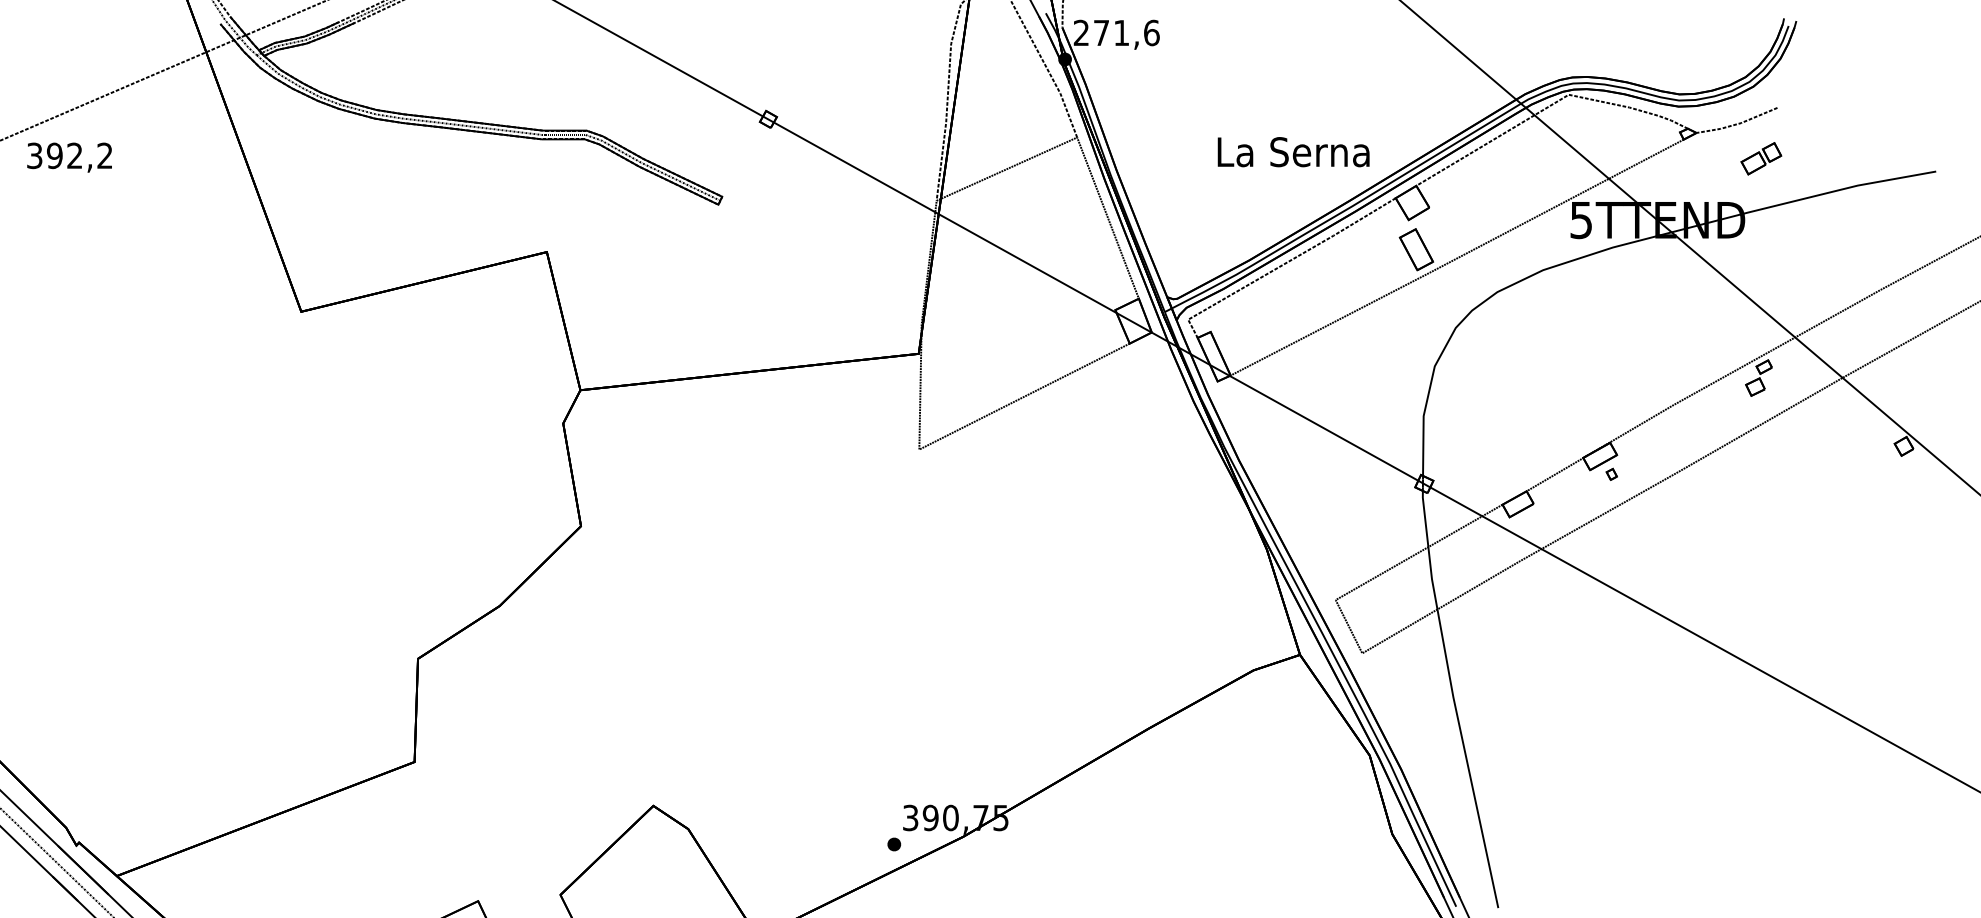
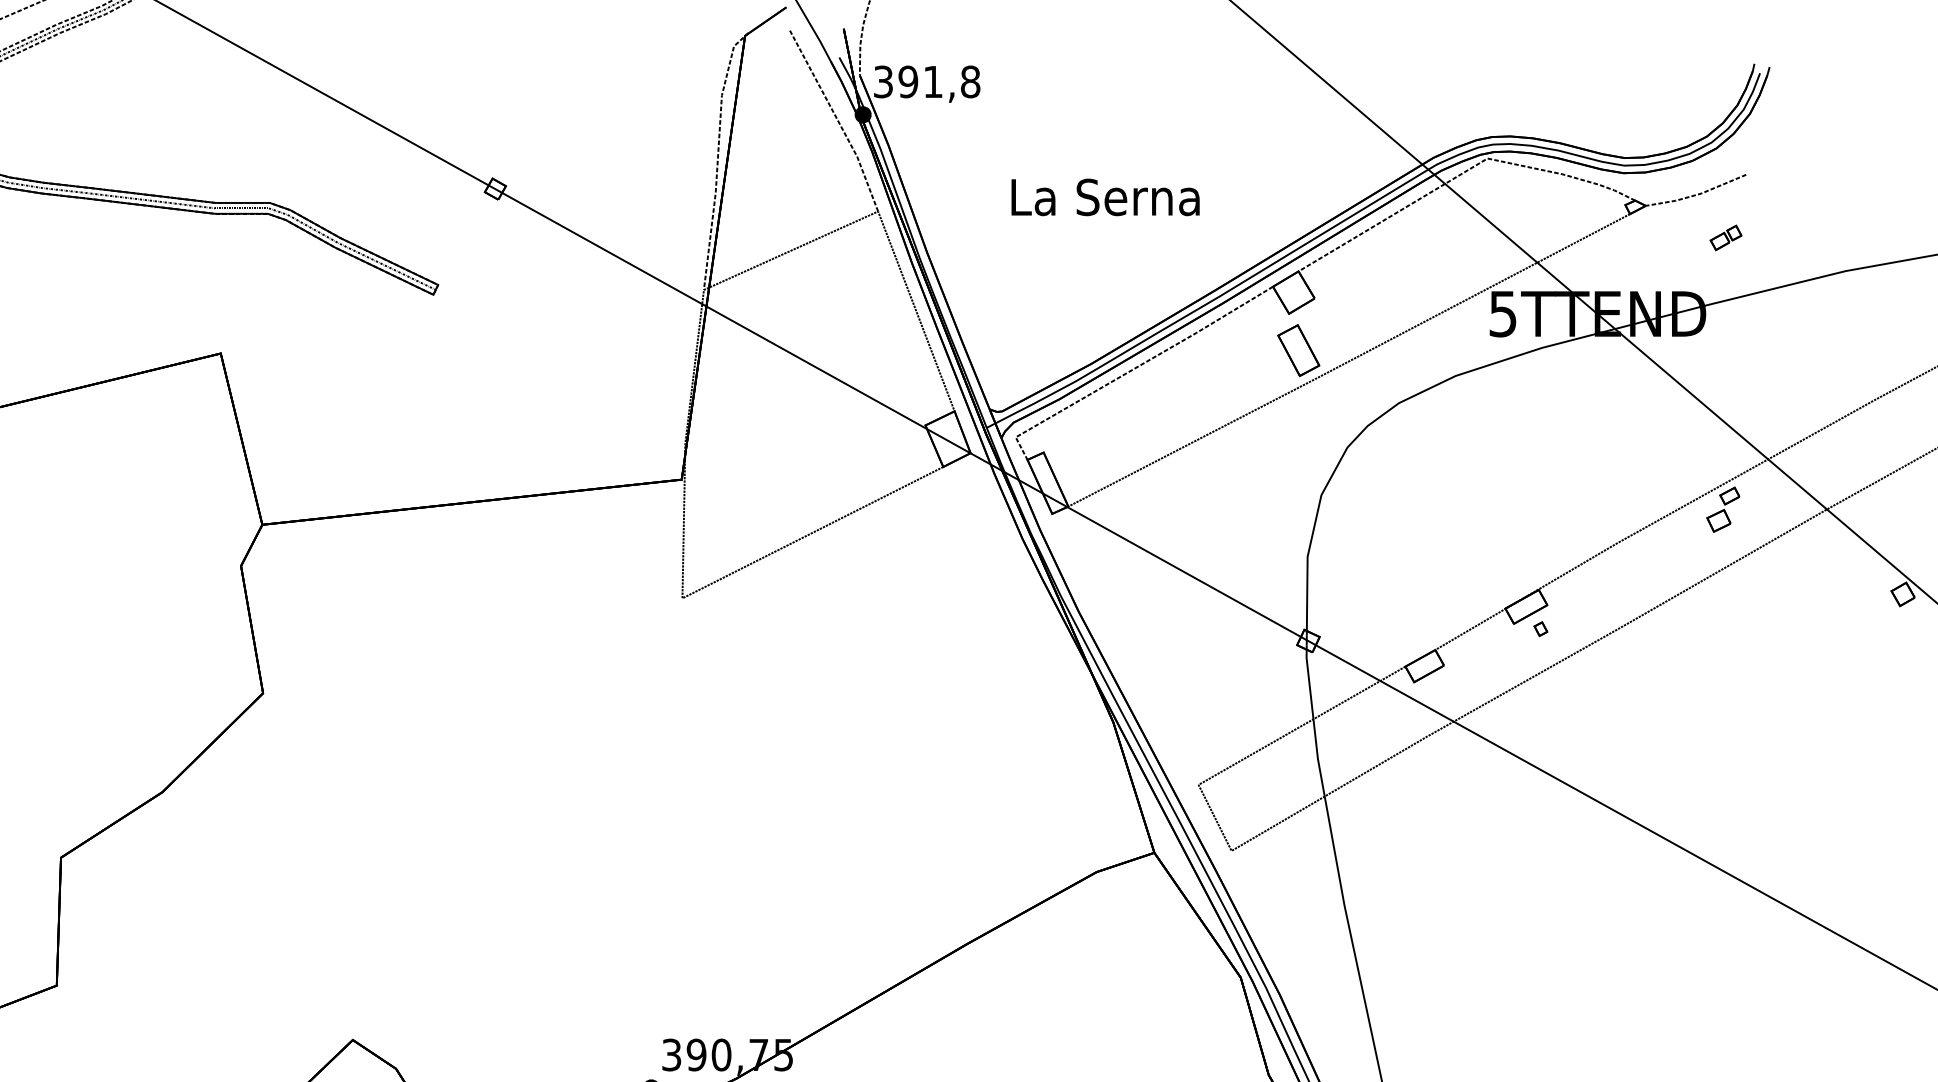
text: (1116, 32) -> (926, 81), 271,6 -> 391,8
text: (1293, 152) -> (1105, 197), moved
part: (1760, 158) -> (1725, 237), size x0.62

